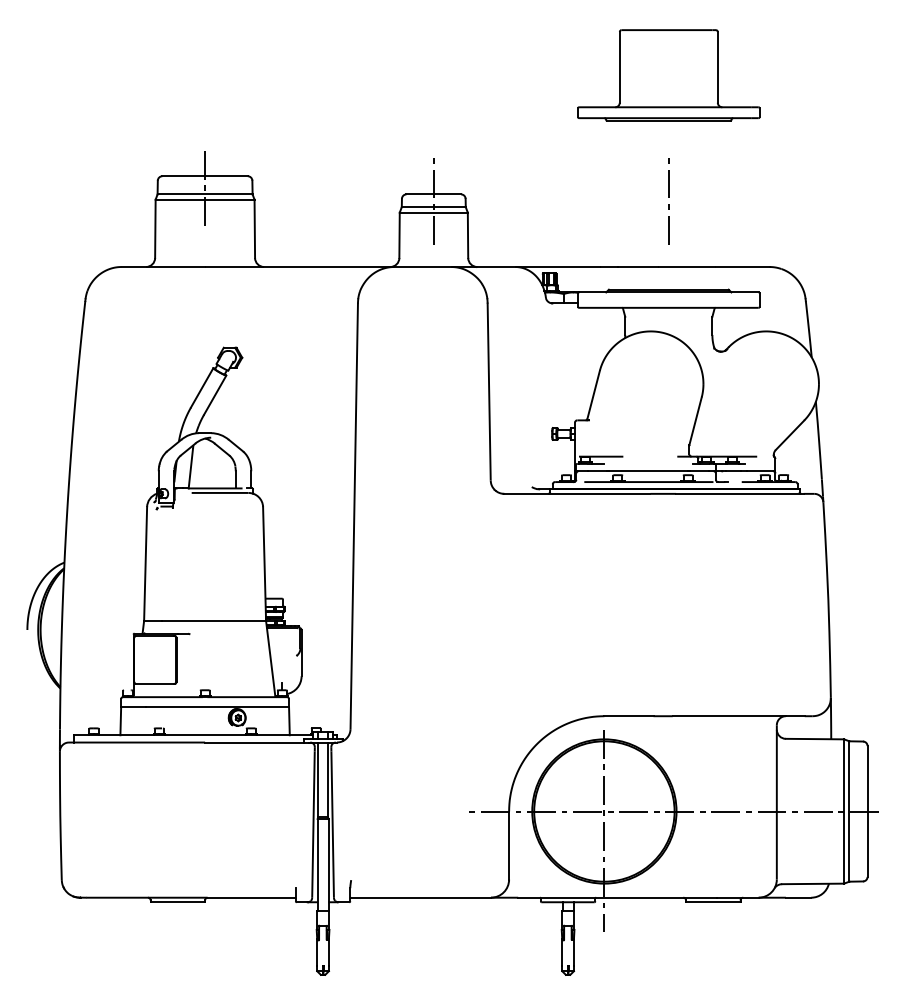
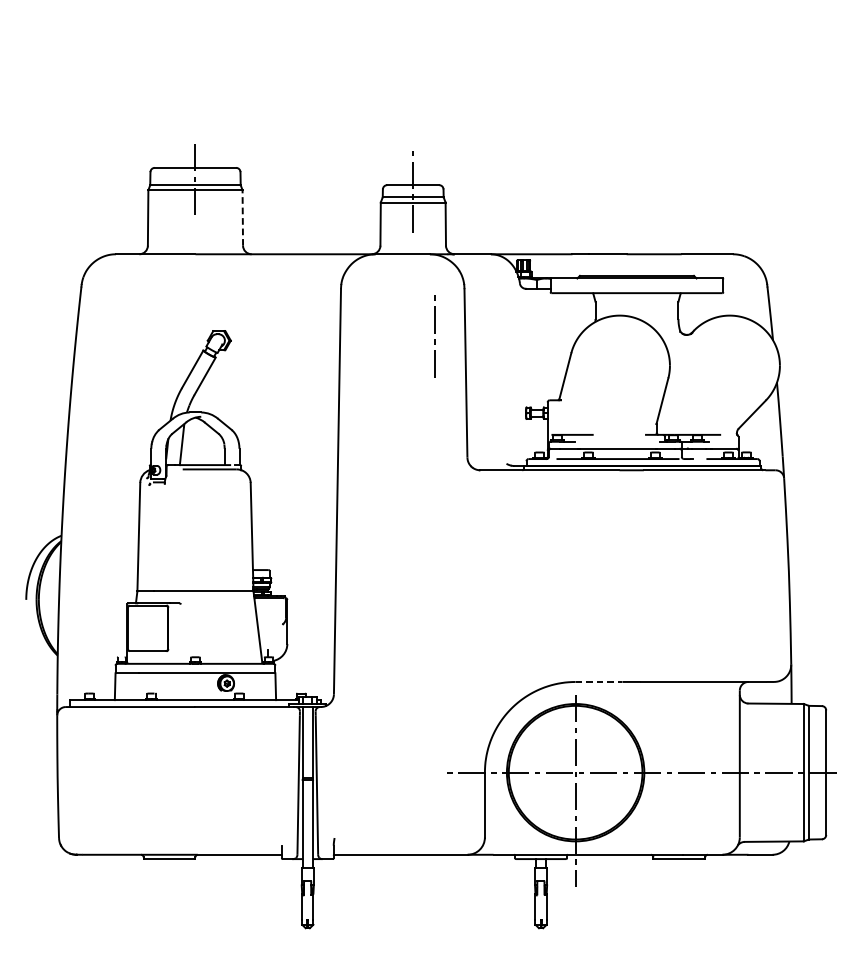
part: (668, 75) -> (636, 71), removed
line: (668, 204) -> (434, 339), moved
line: (254, 228) -> (242, 217), solid -> dashed
line: (628, 716) -> (598, 682), solid -> dashed

